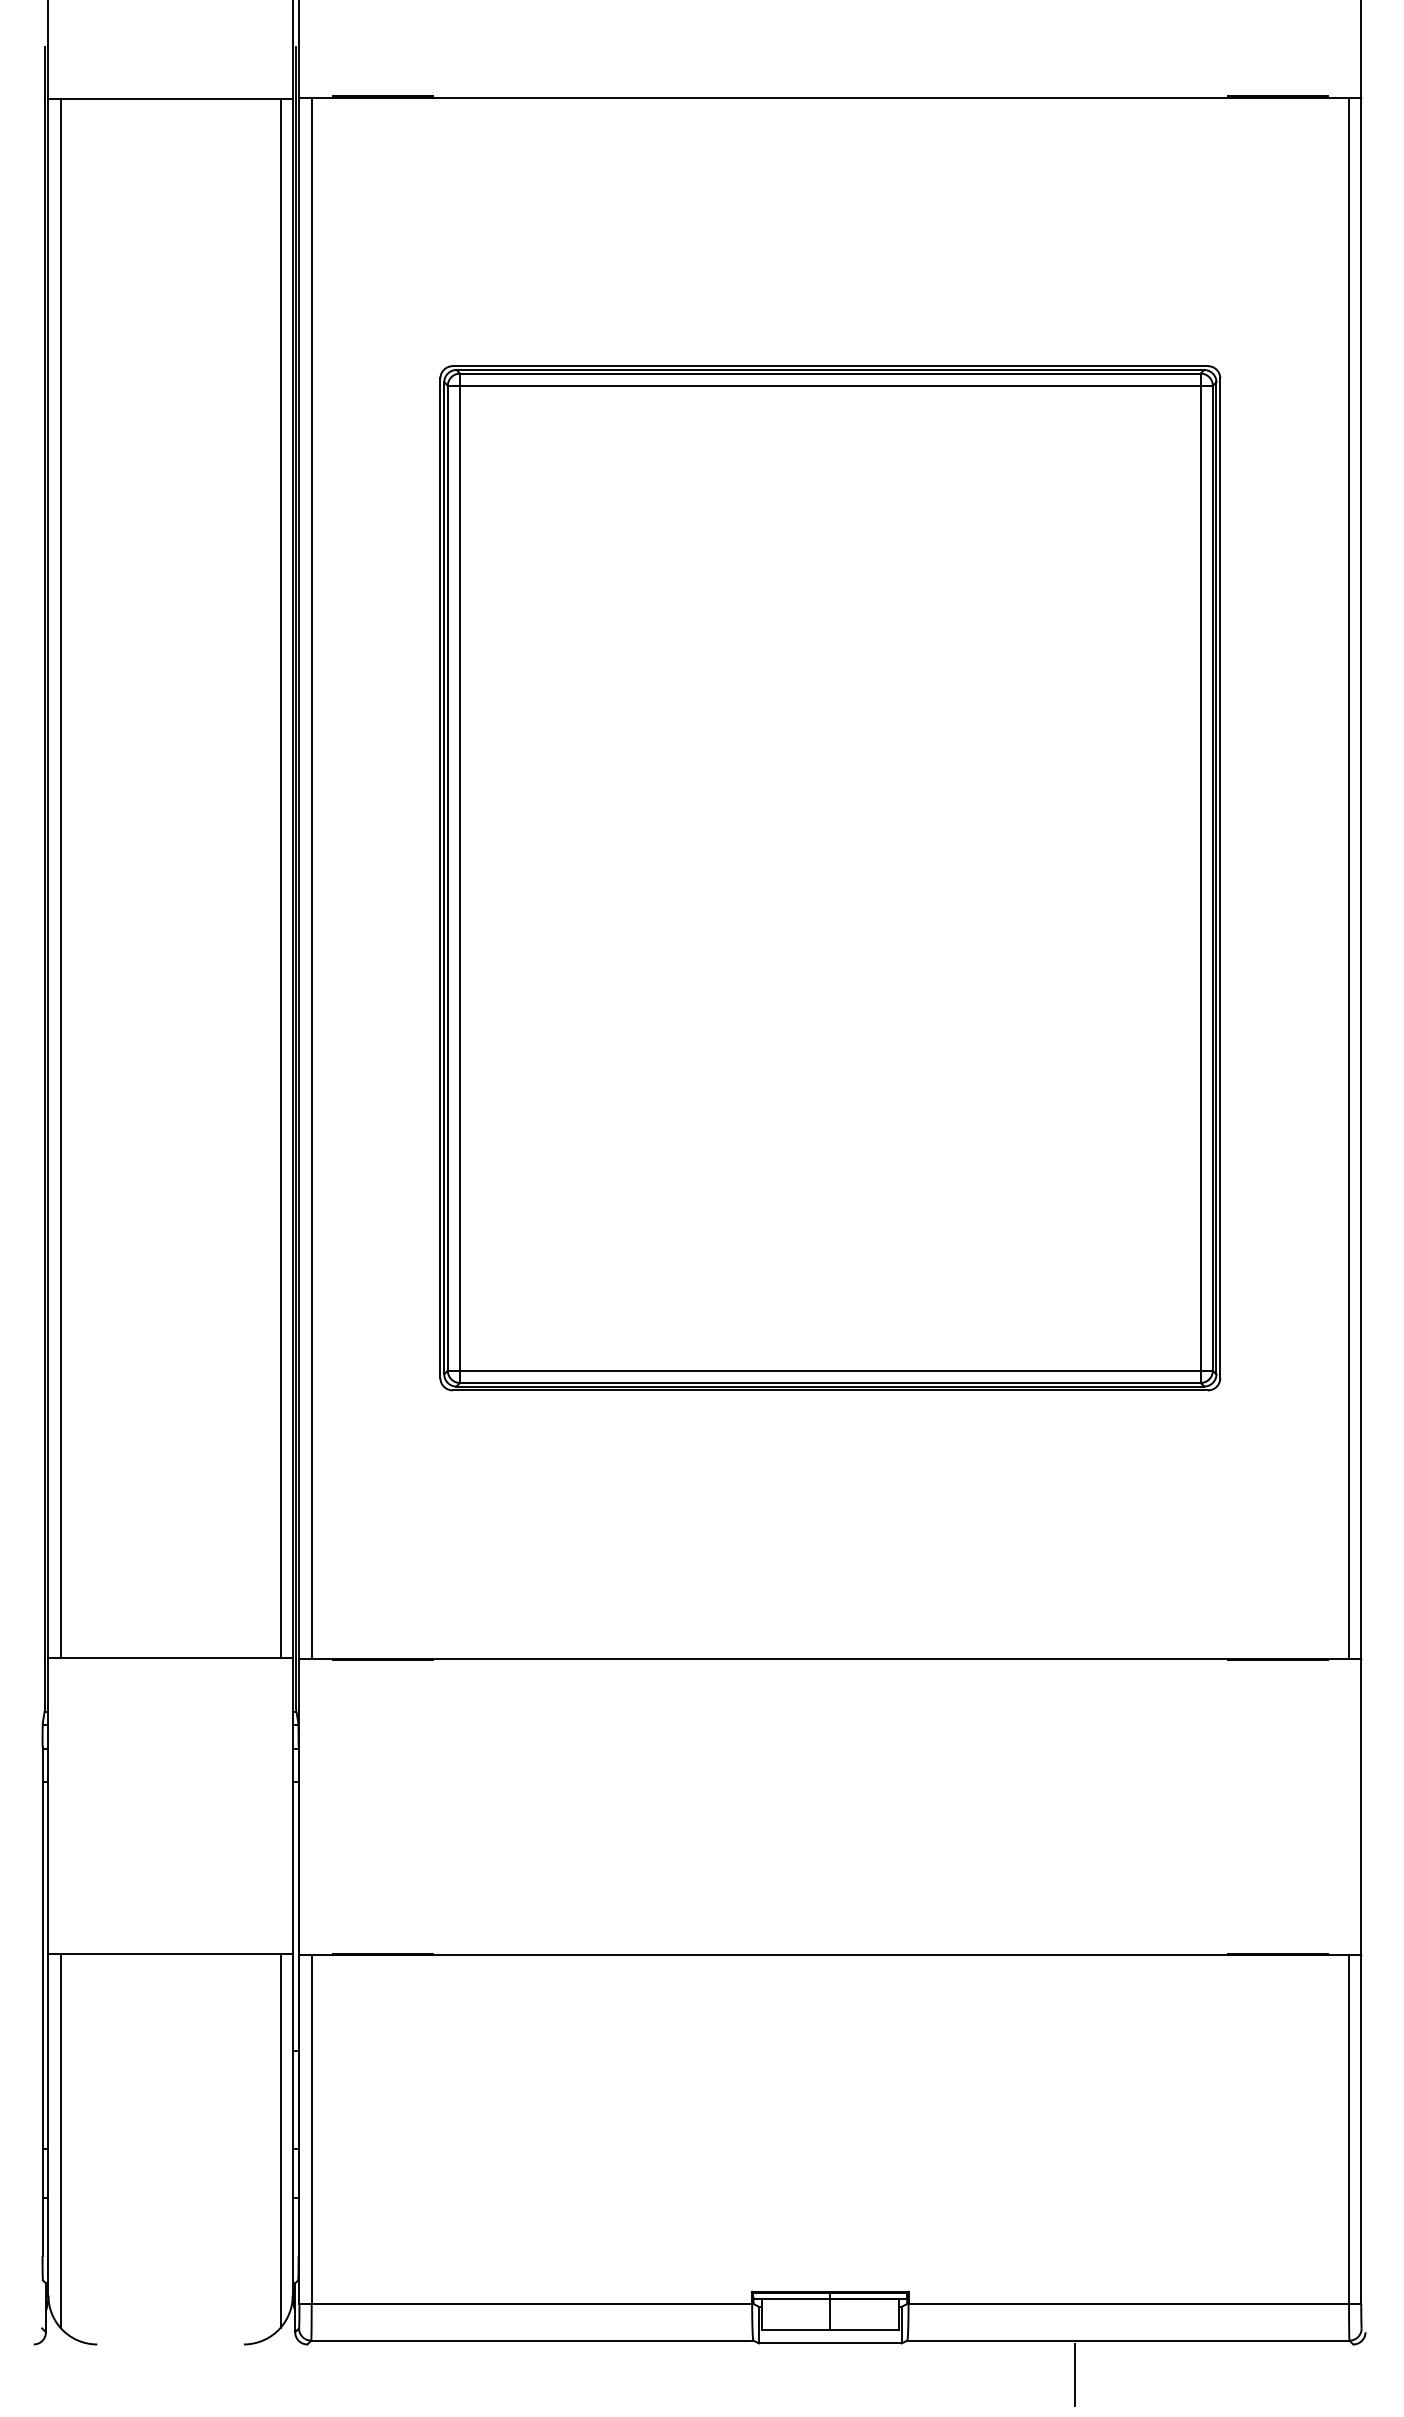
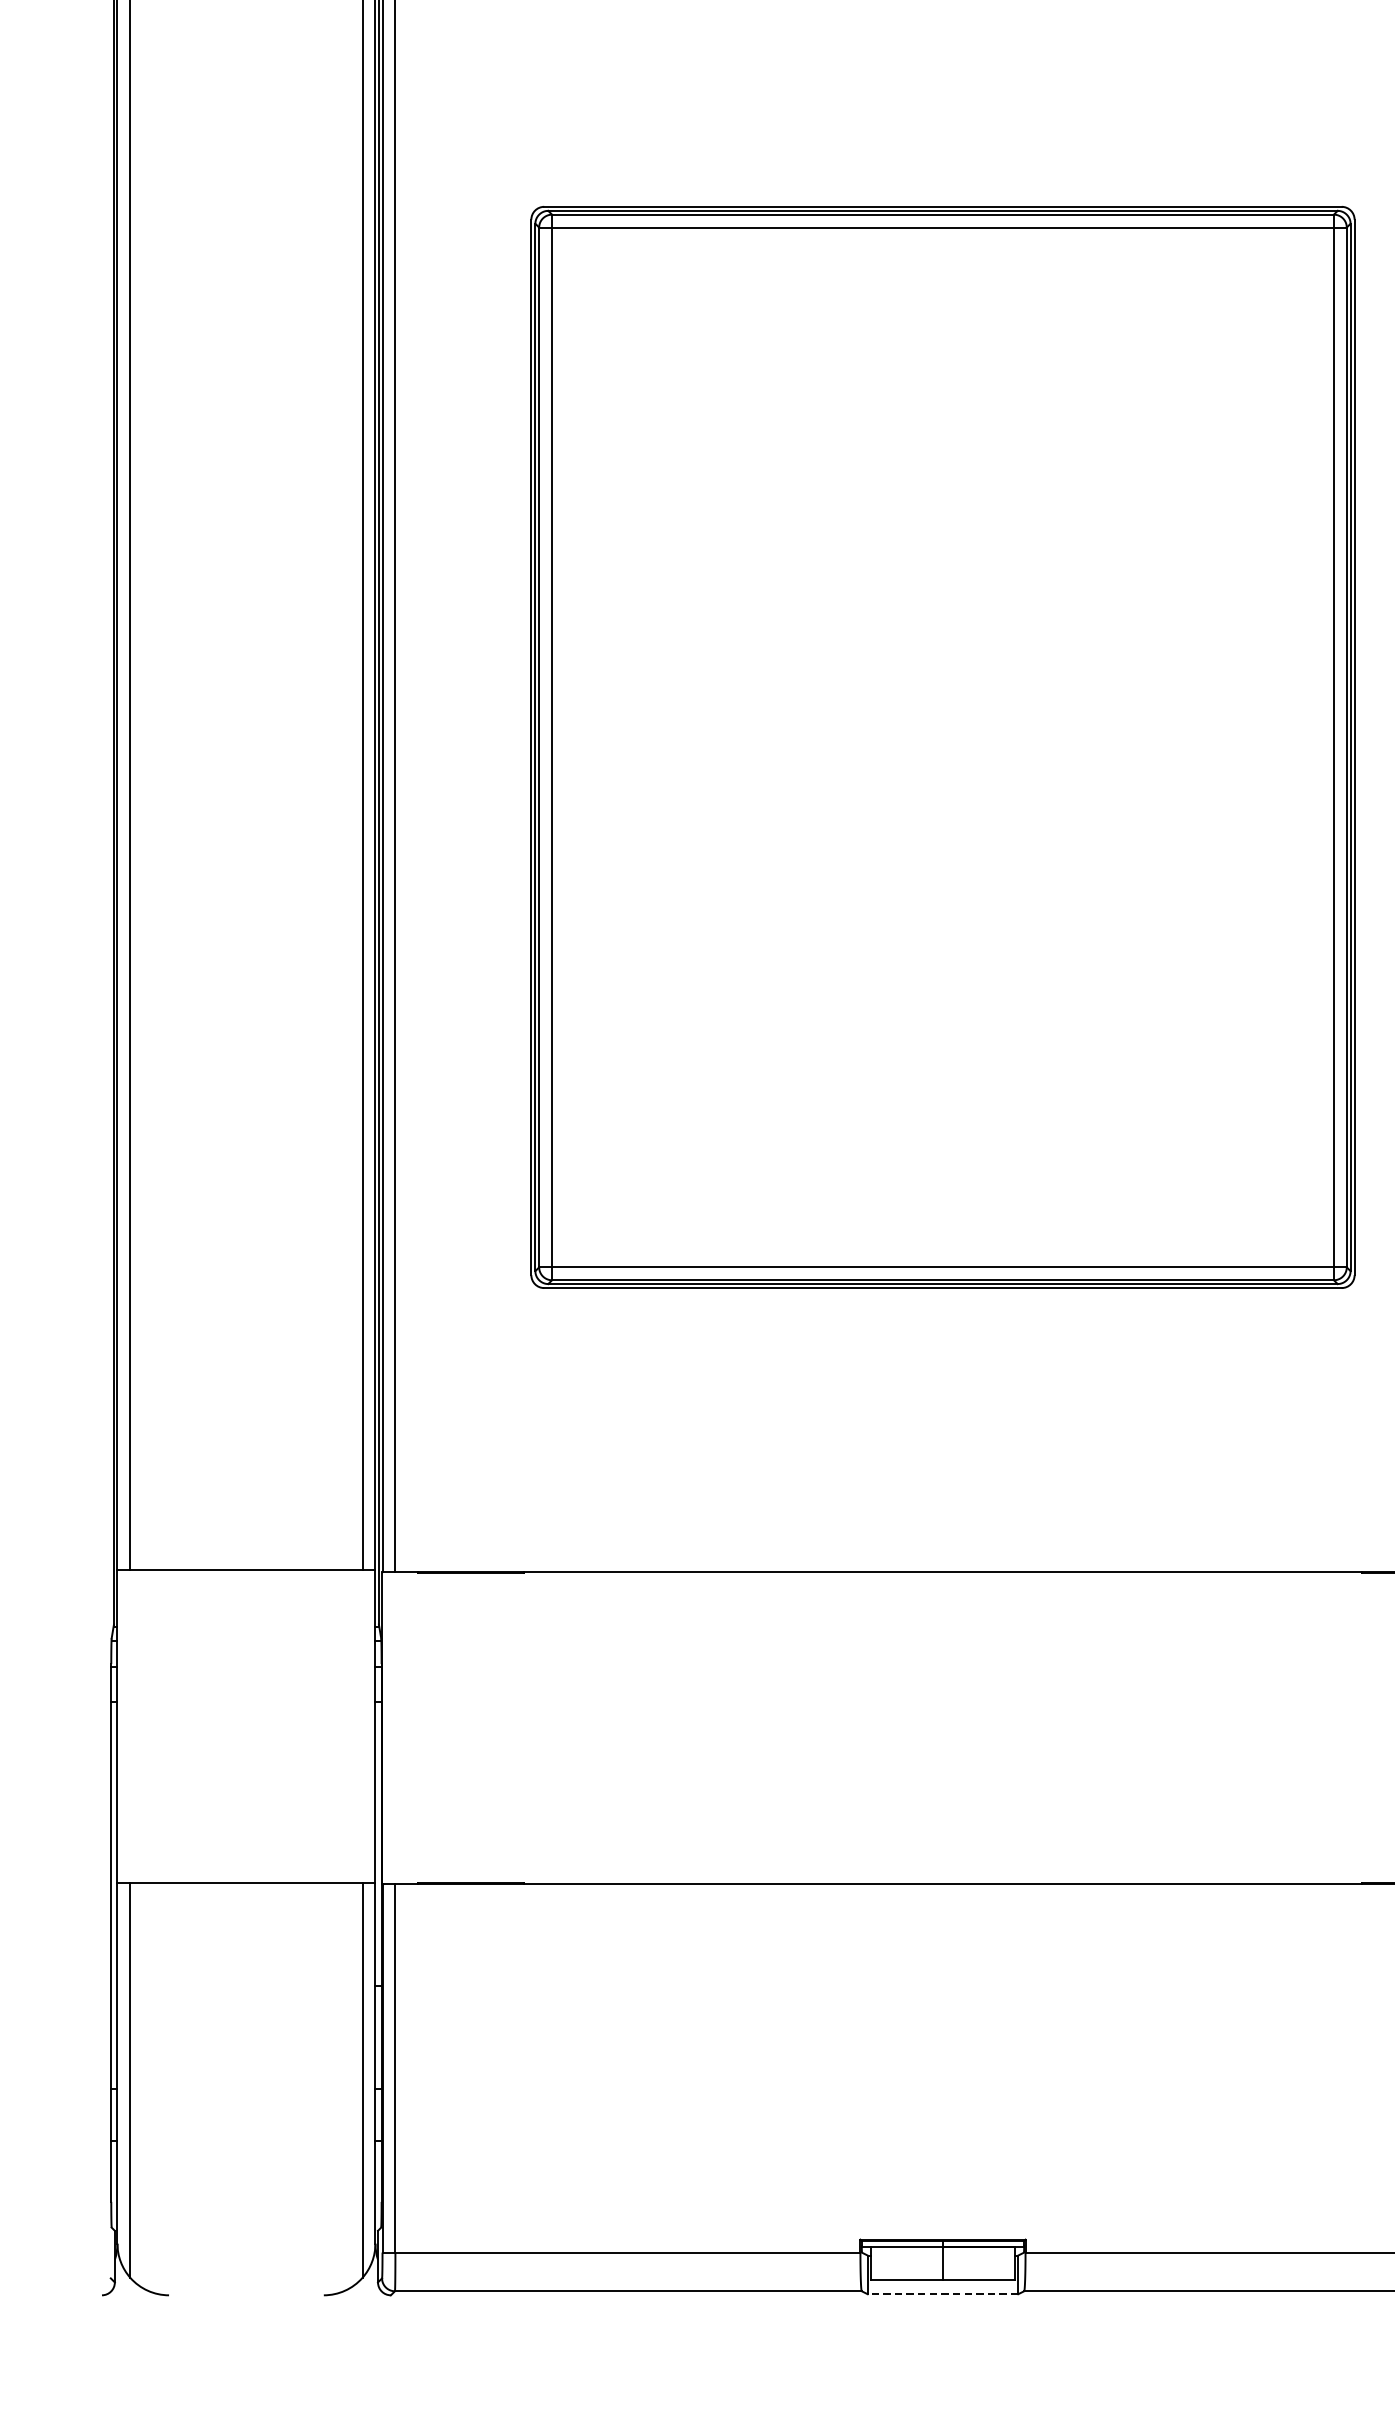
line: (829, 2343) -> (942, 2294), solid -> dashed
line: (1074, 2374) -> (1200, 2327), removed

